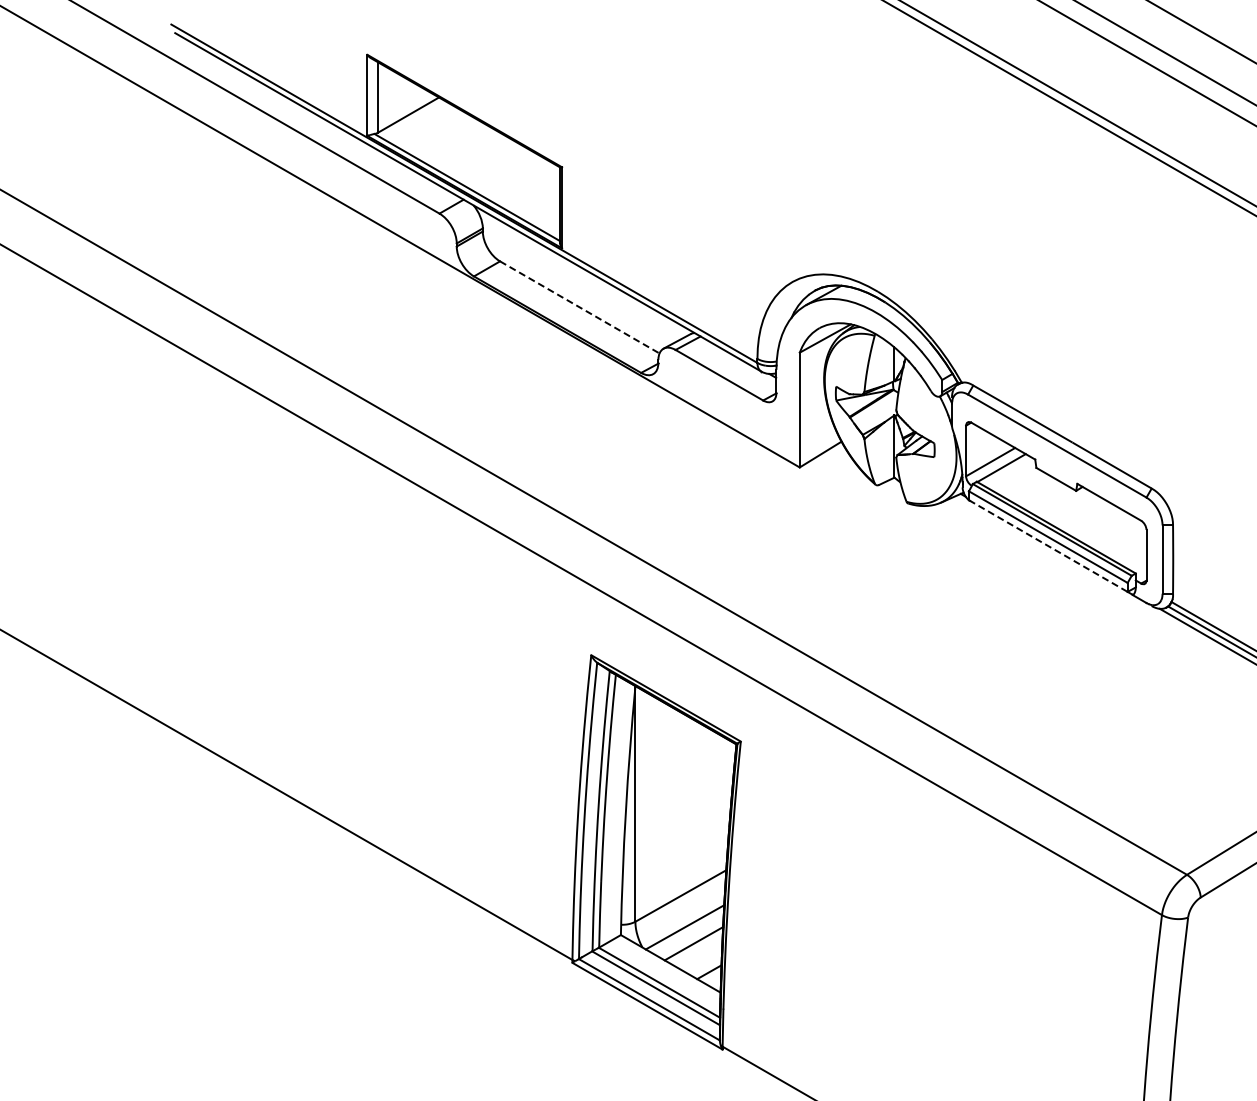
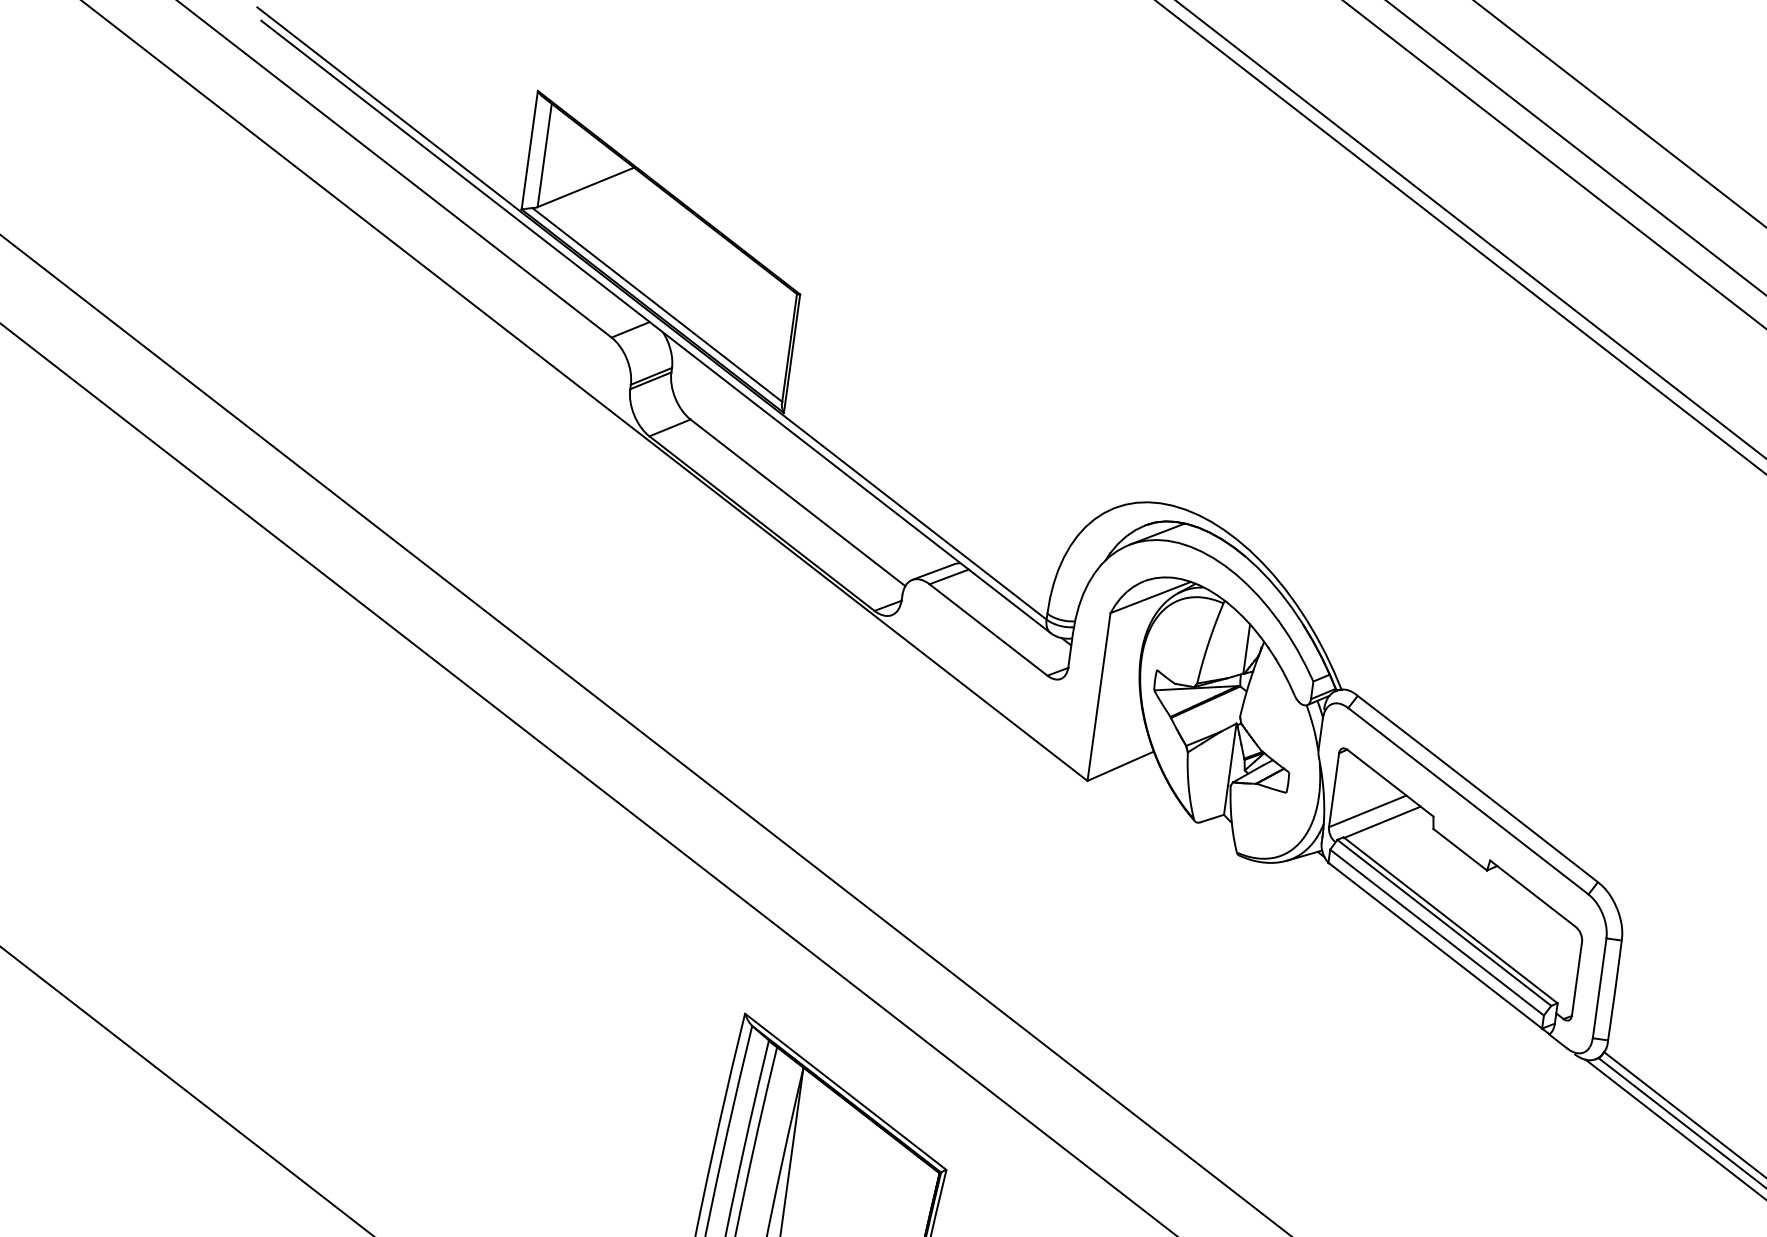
line: (580, 307) -> (798, 503), dashed -> solid
line: (1048, 546) -> (1435, 946), dashed -> solid

